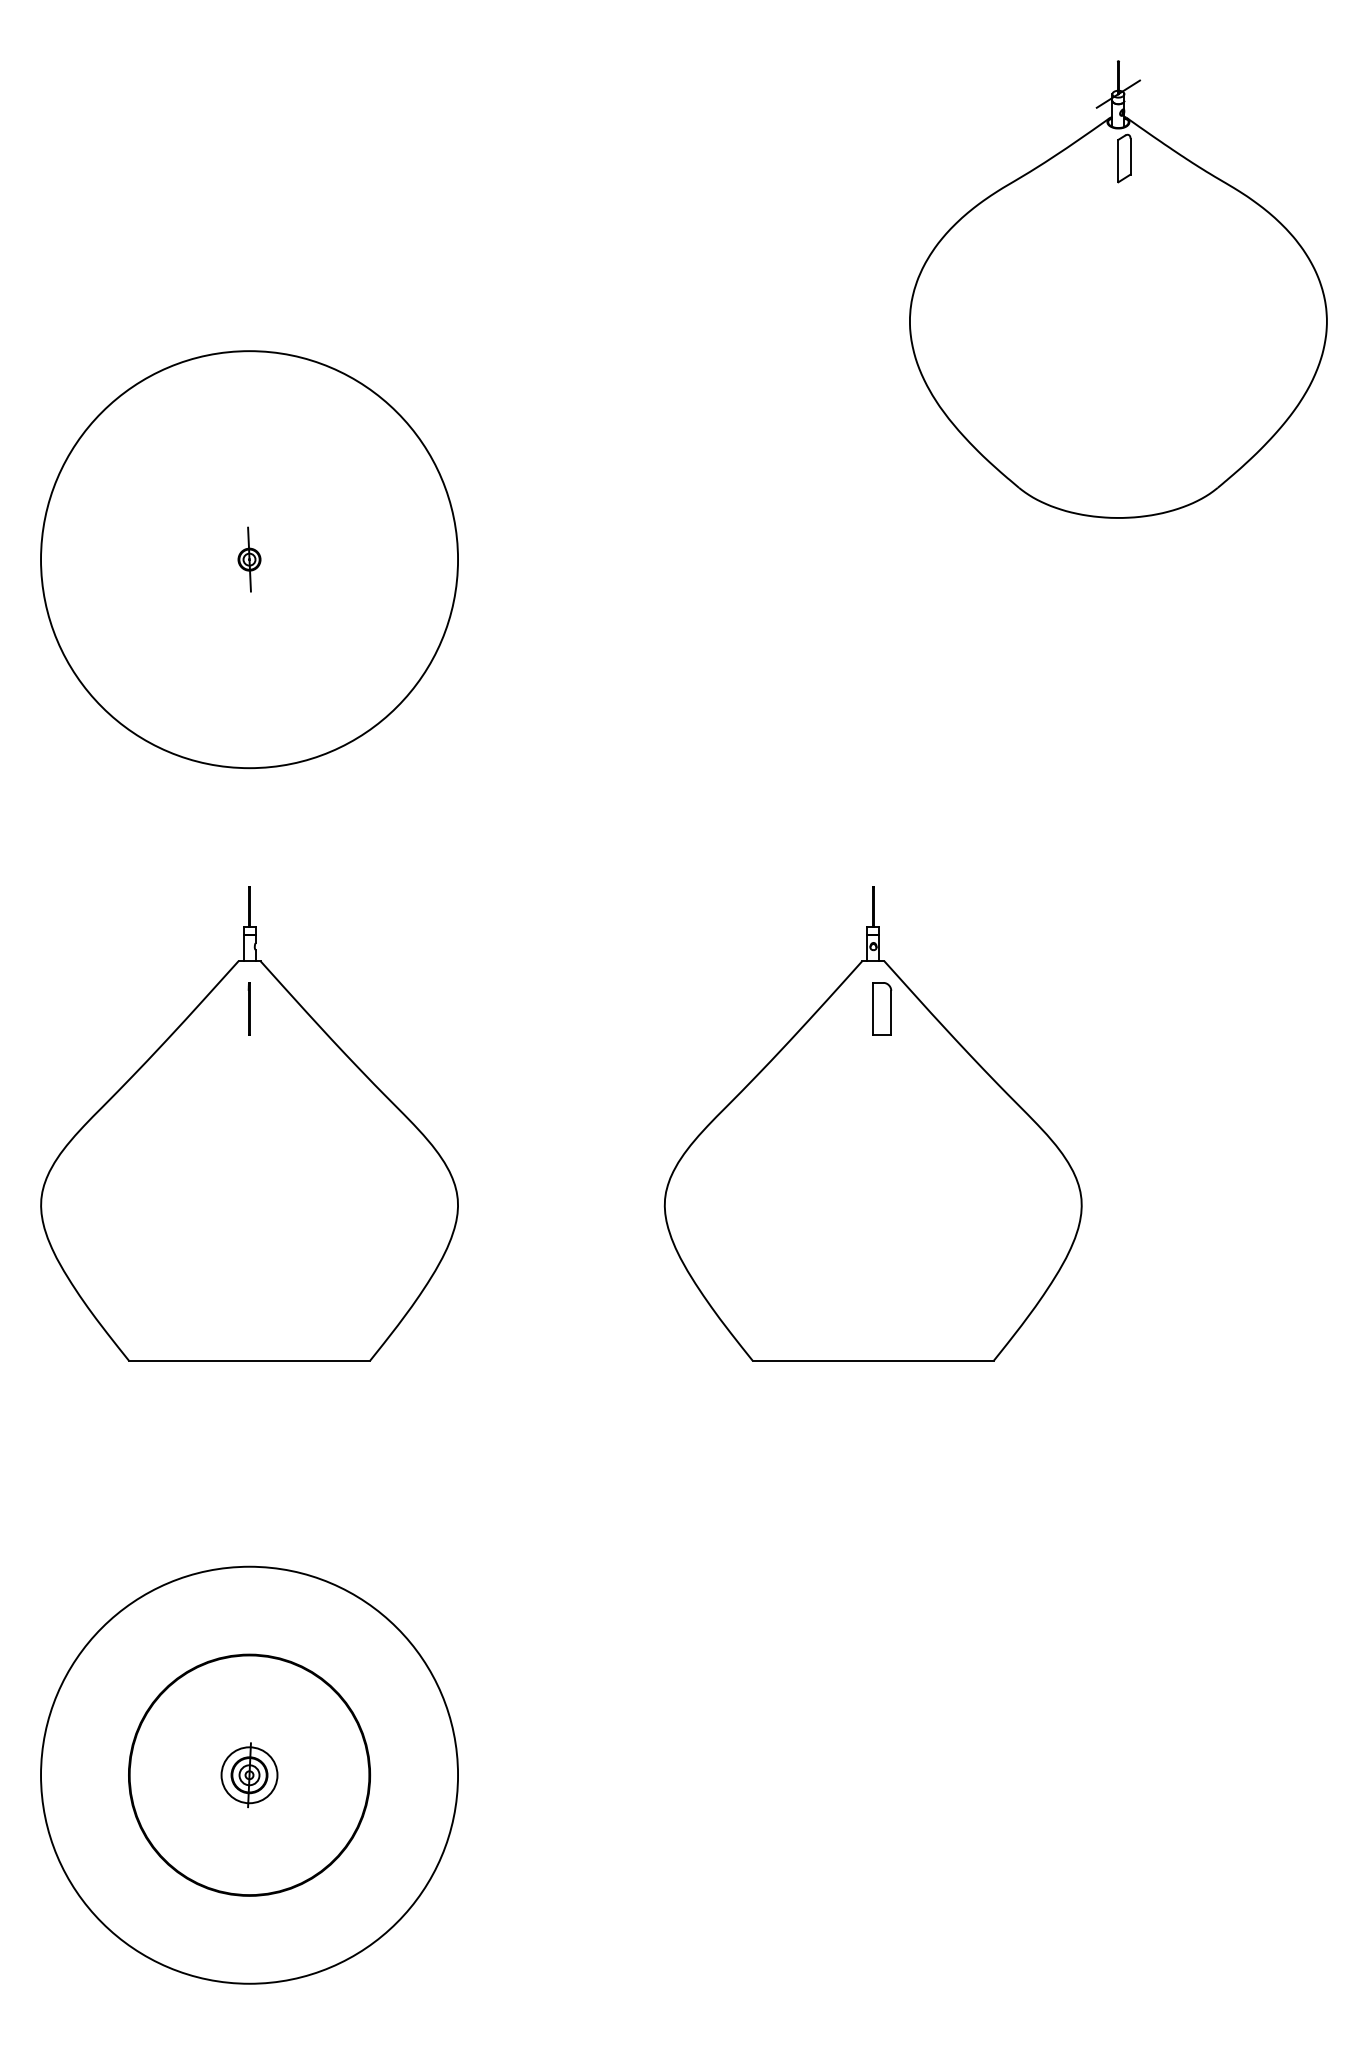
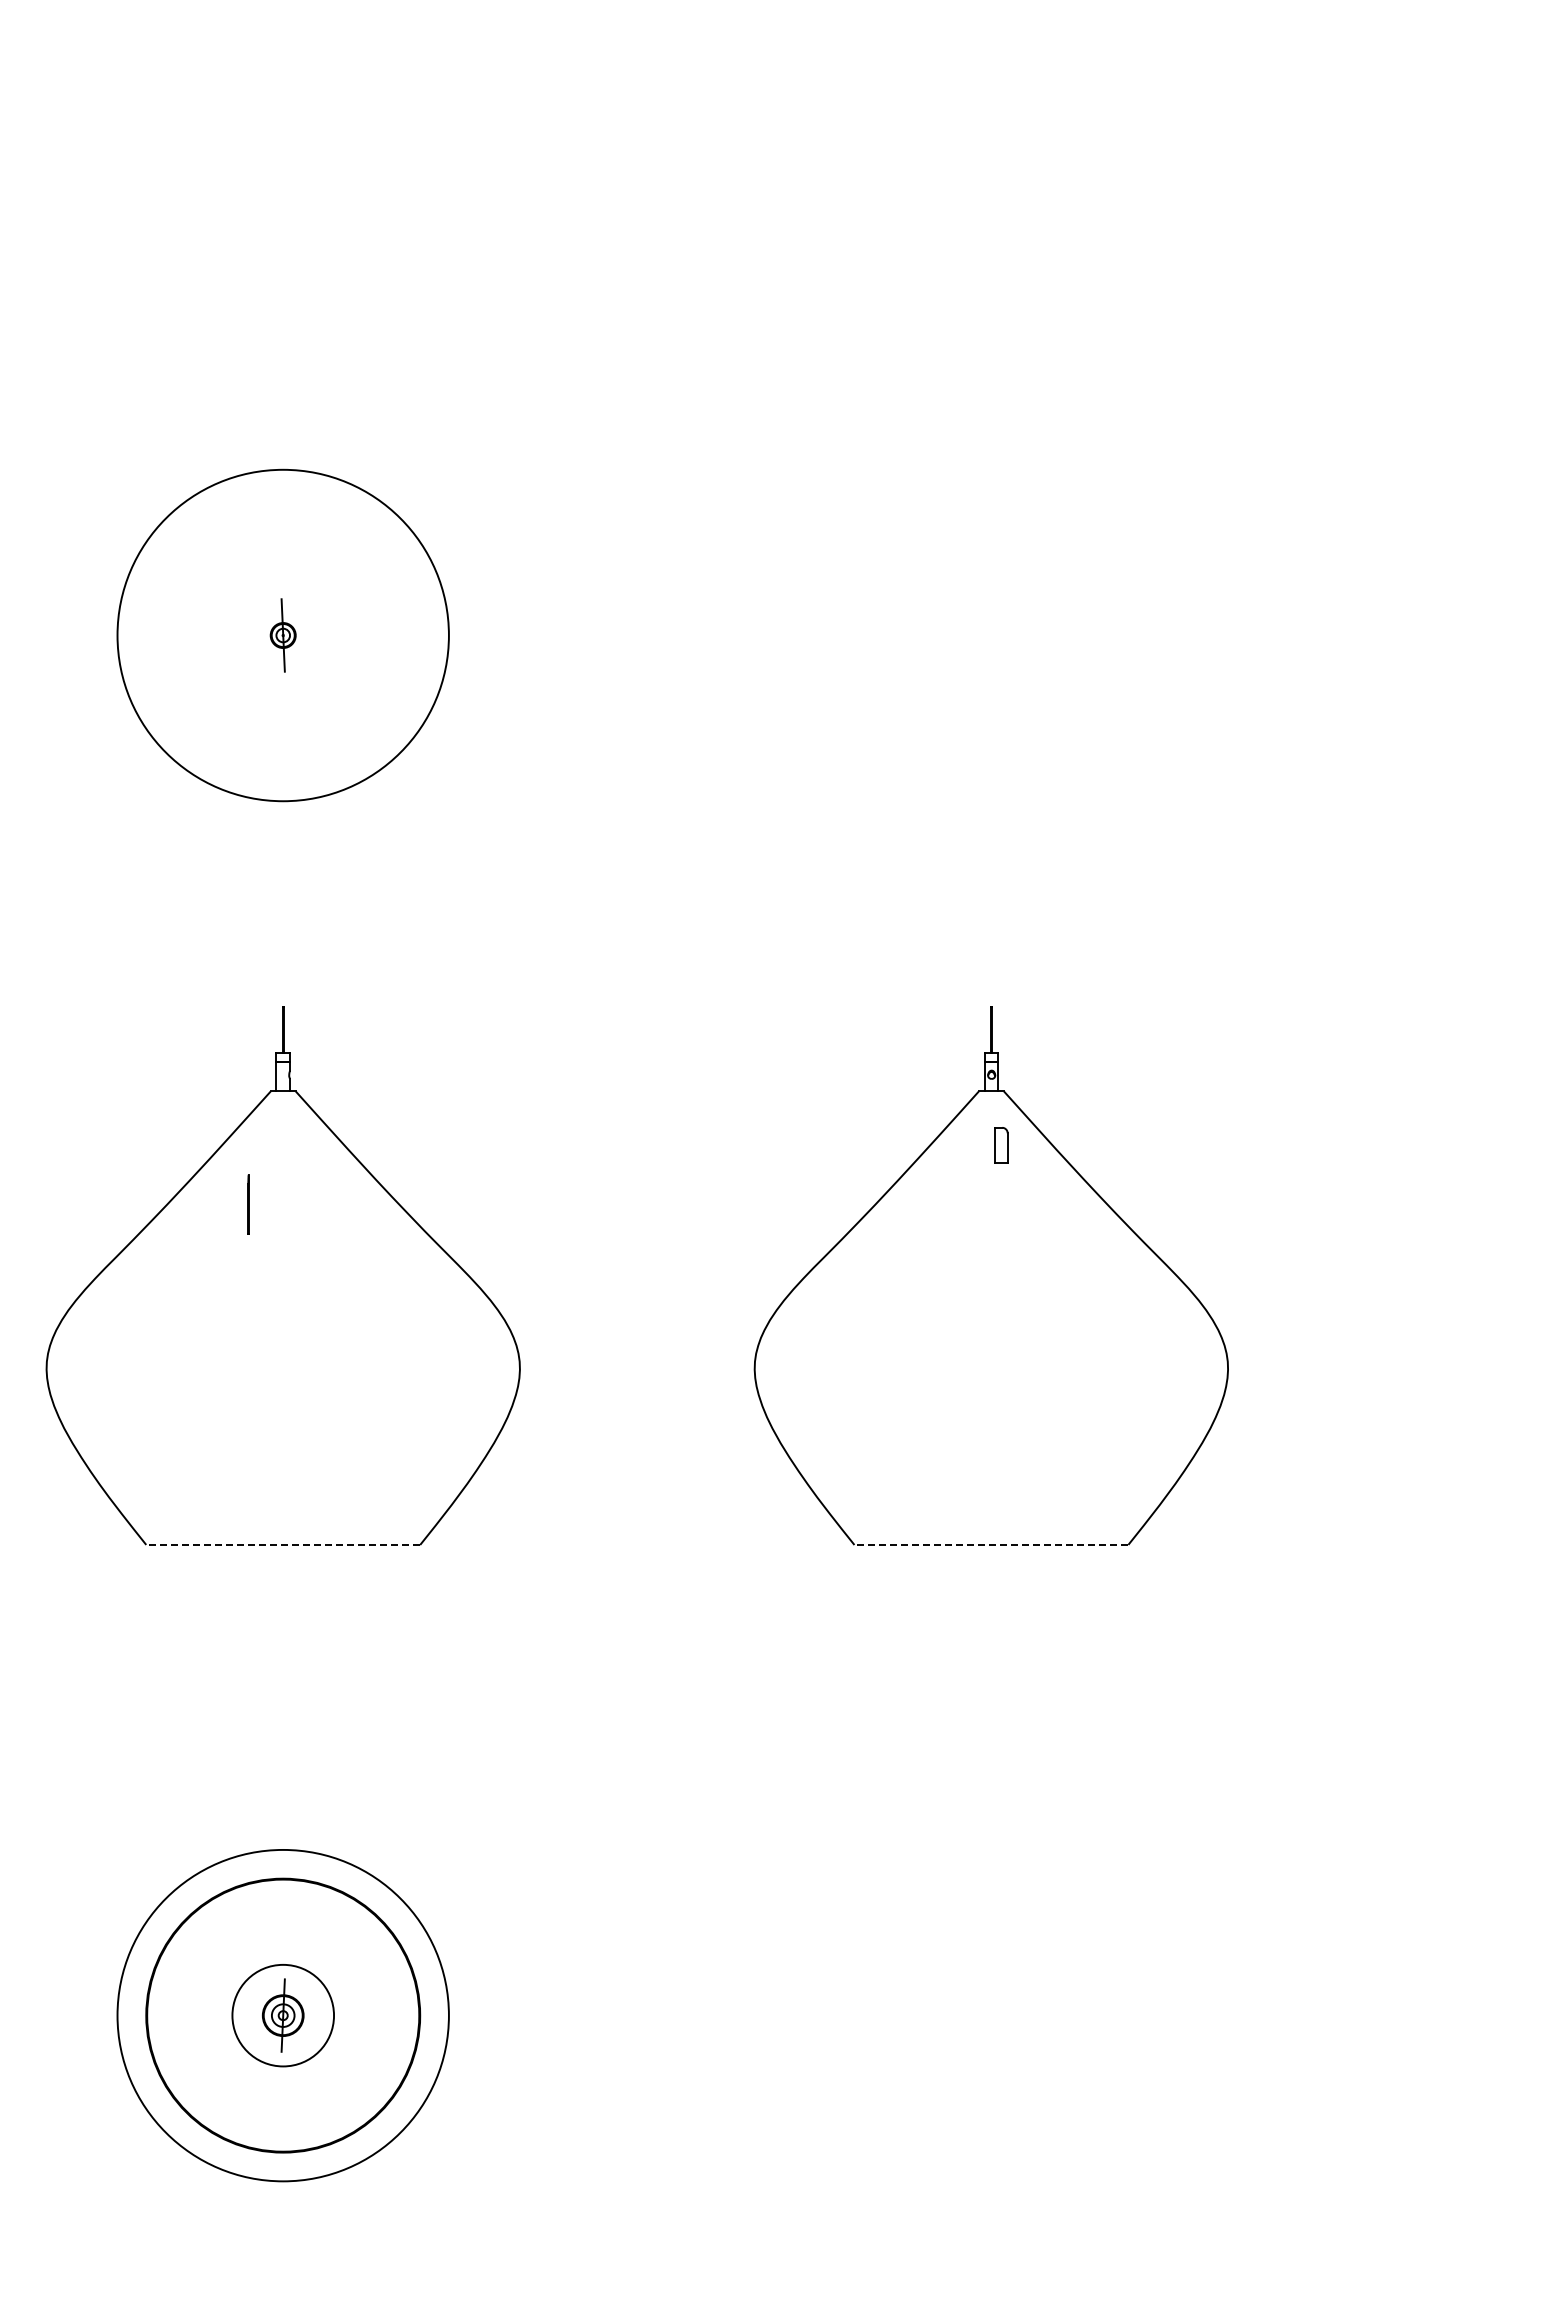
part: (1118, 289) -> (1269, 328), removed
circle: (248, 559) -> (282, 635), size x0.7
line: (248, 1008) -> (248, 1204), moved
part: (882, 1008) -> (1001, 1145), size x0.6
line: (248, 1360) -> (282, 1544), solid -> dashed
line: (873, 1360) -> (991, 1544), solid -> dashed
circle: (248, 1775) -> (282, 2015), size x0.7
circle: (248, 1775) -> (282, 2015), size x1.6

